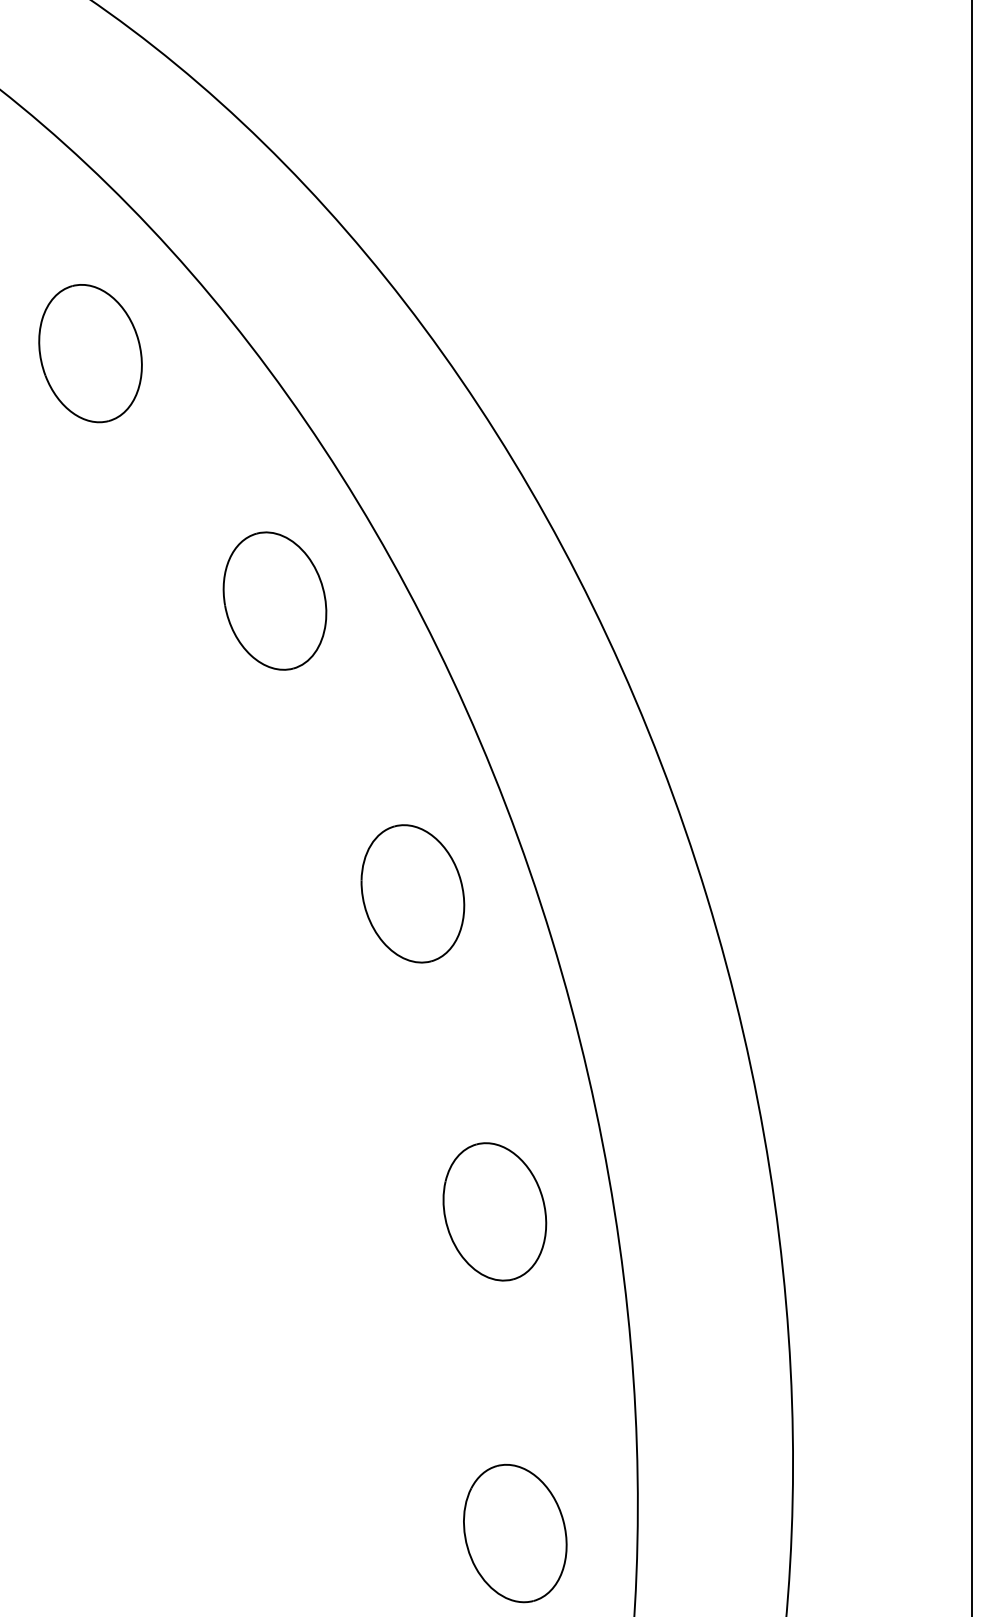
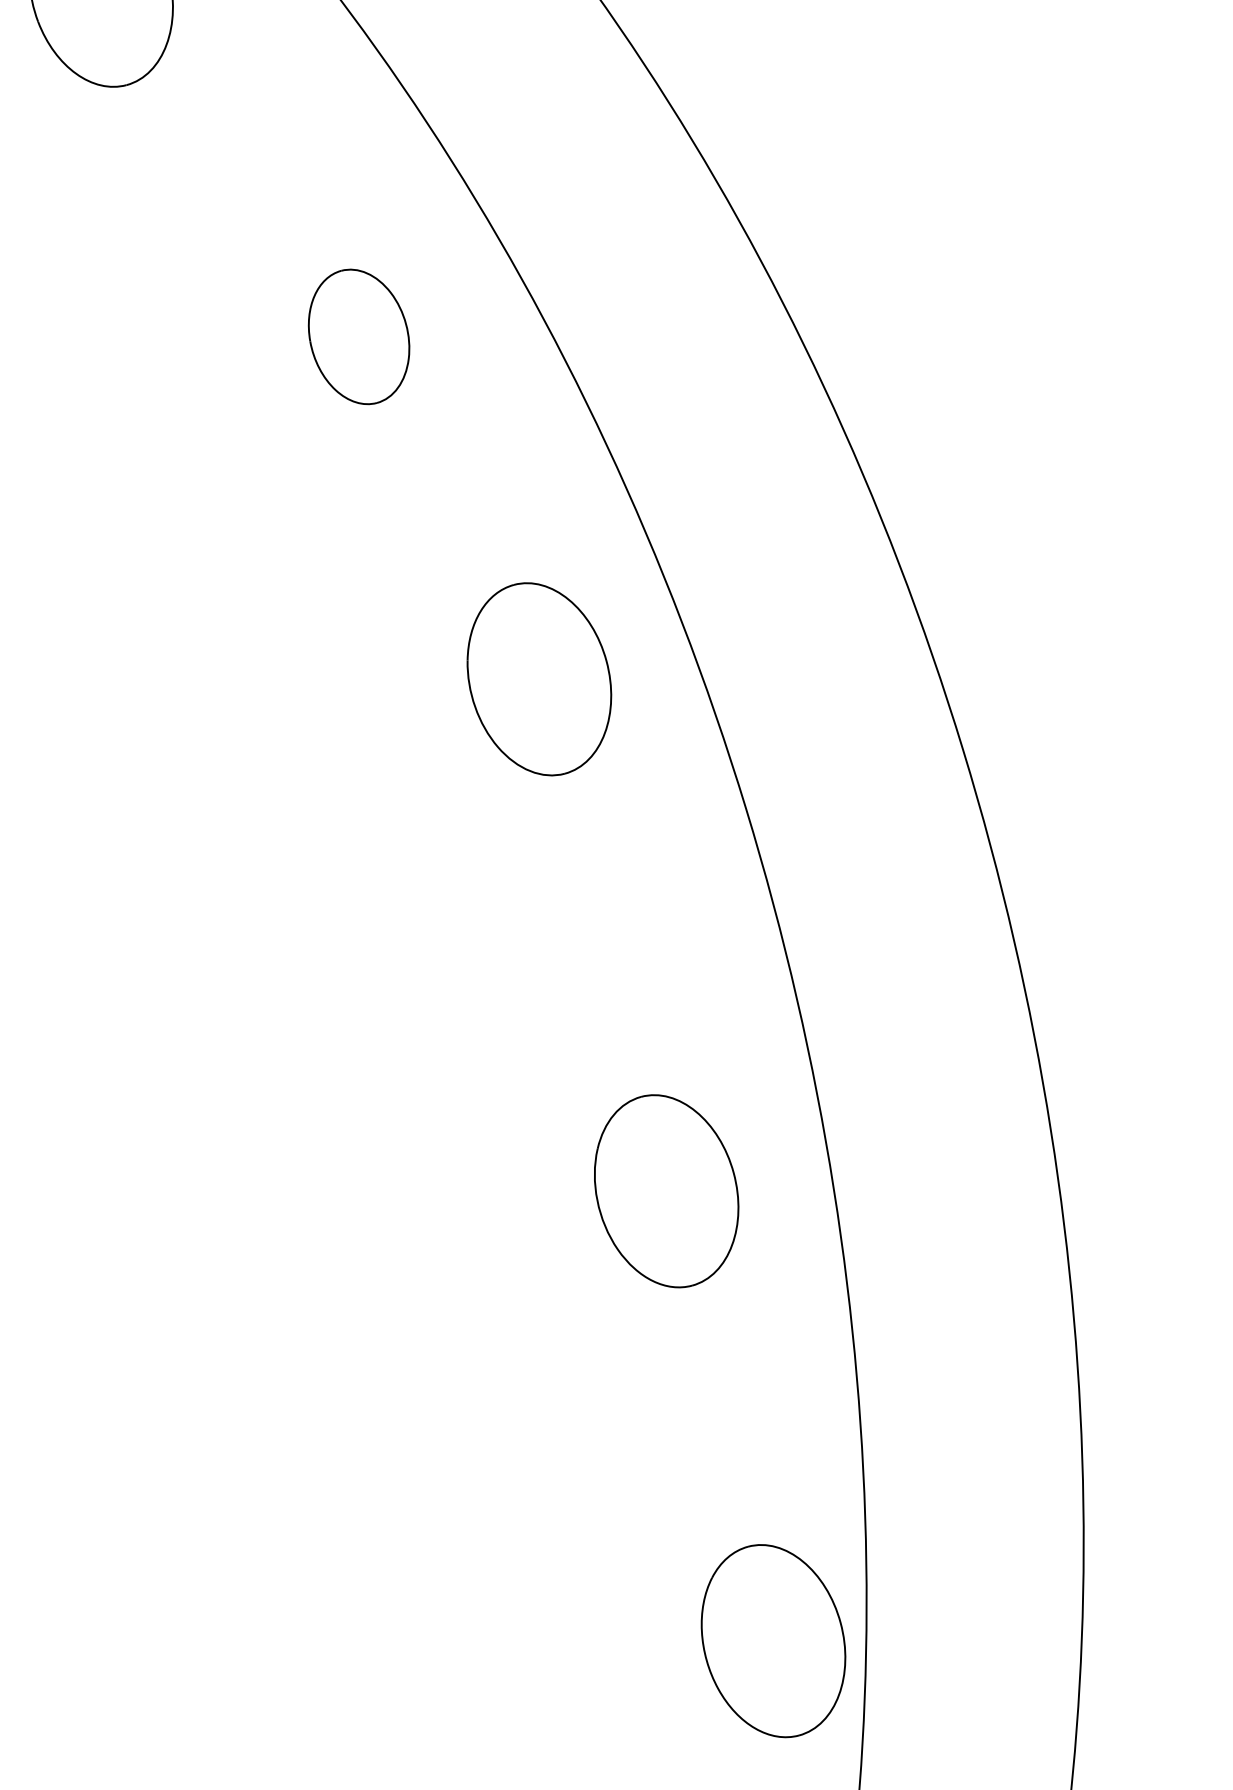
part: (274, 600) -> (358, 336), size x0.7
part: (412, 893) -> (538, 678), moved
part: (515, 1533) -> (773, 1641), moved

